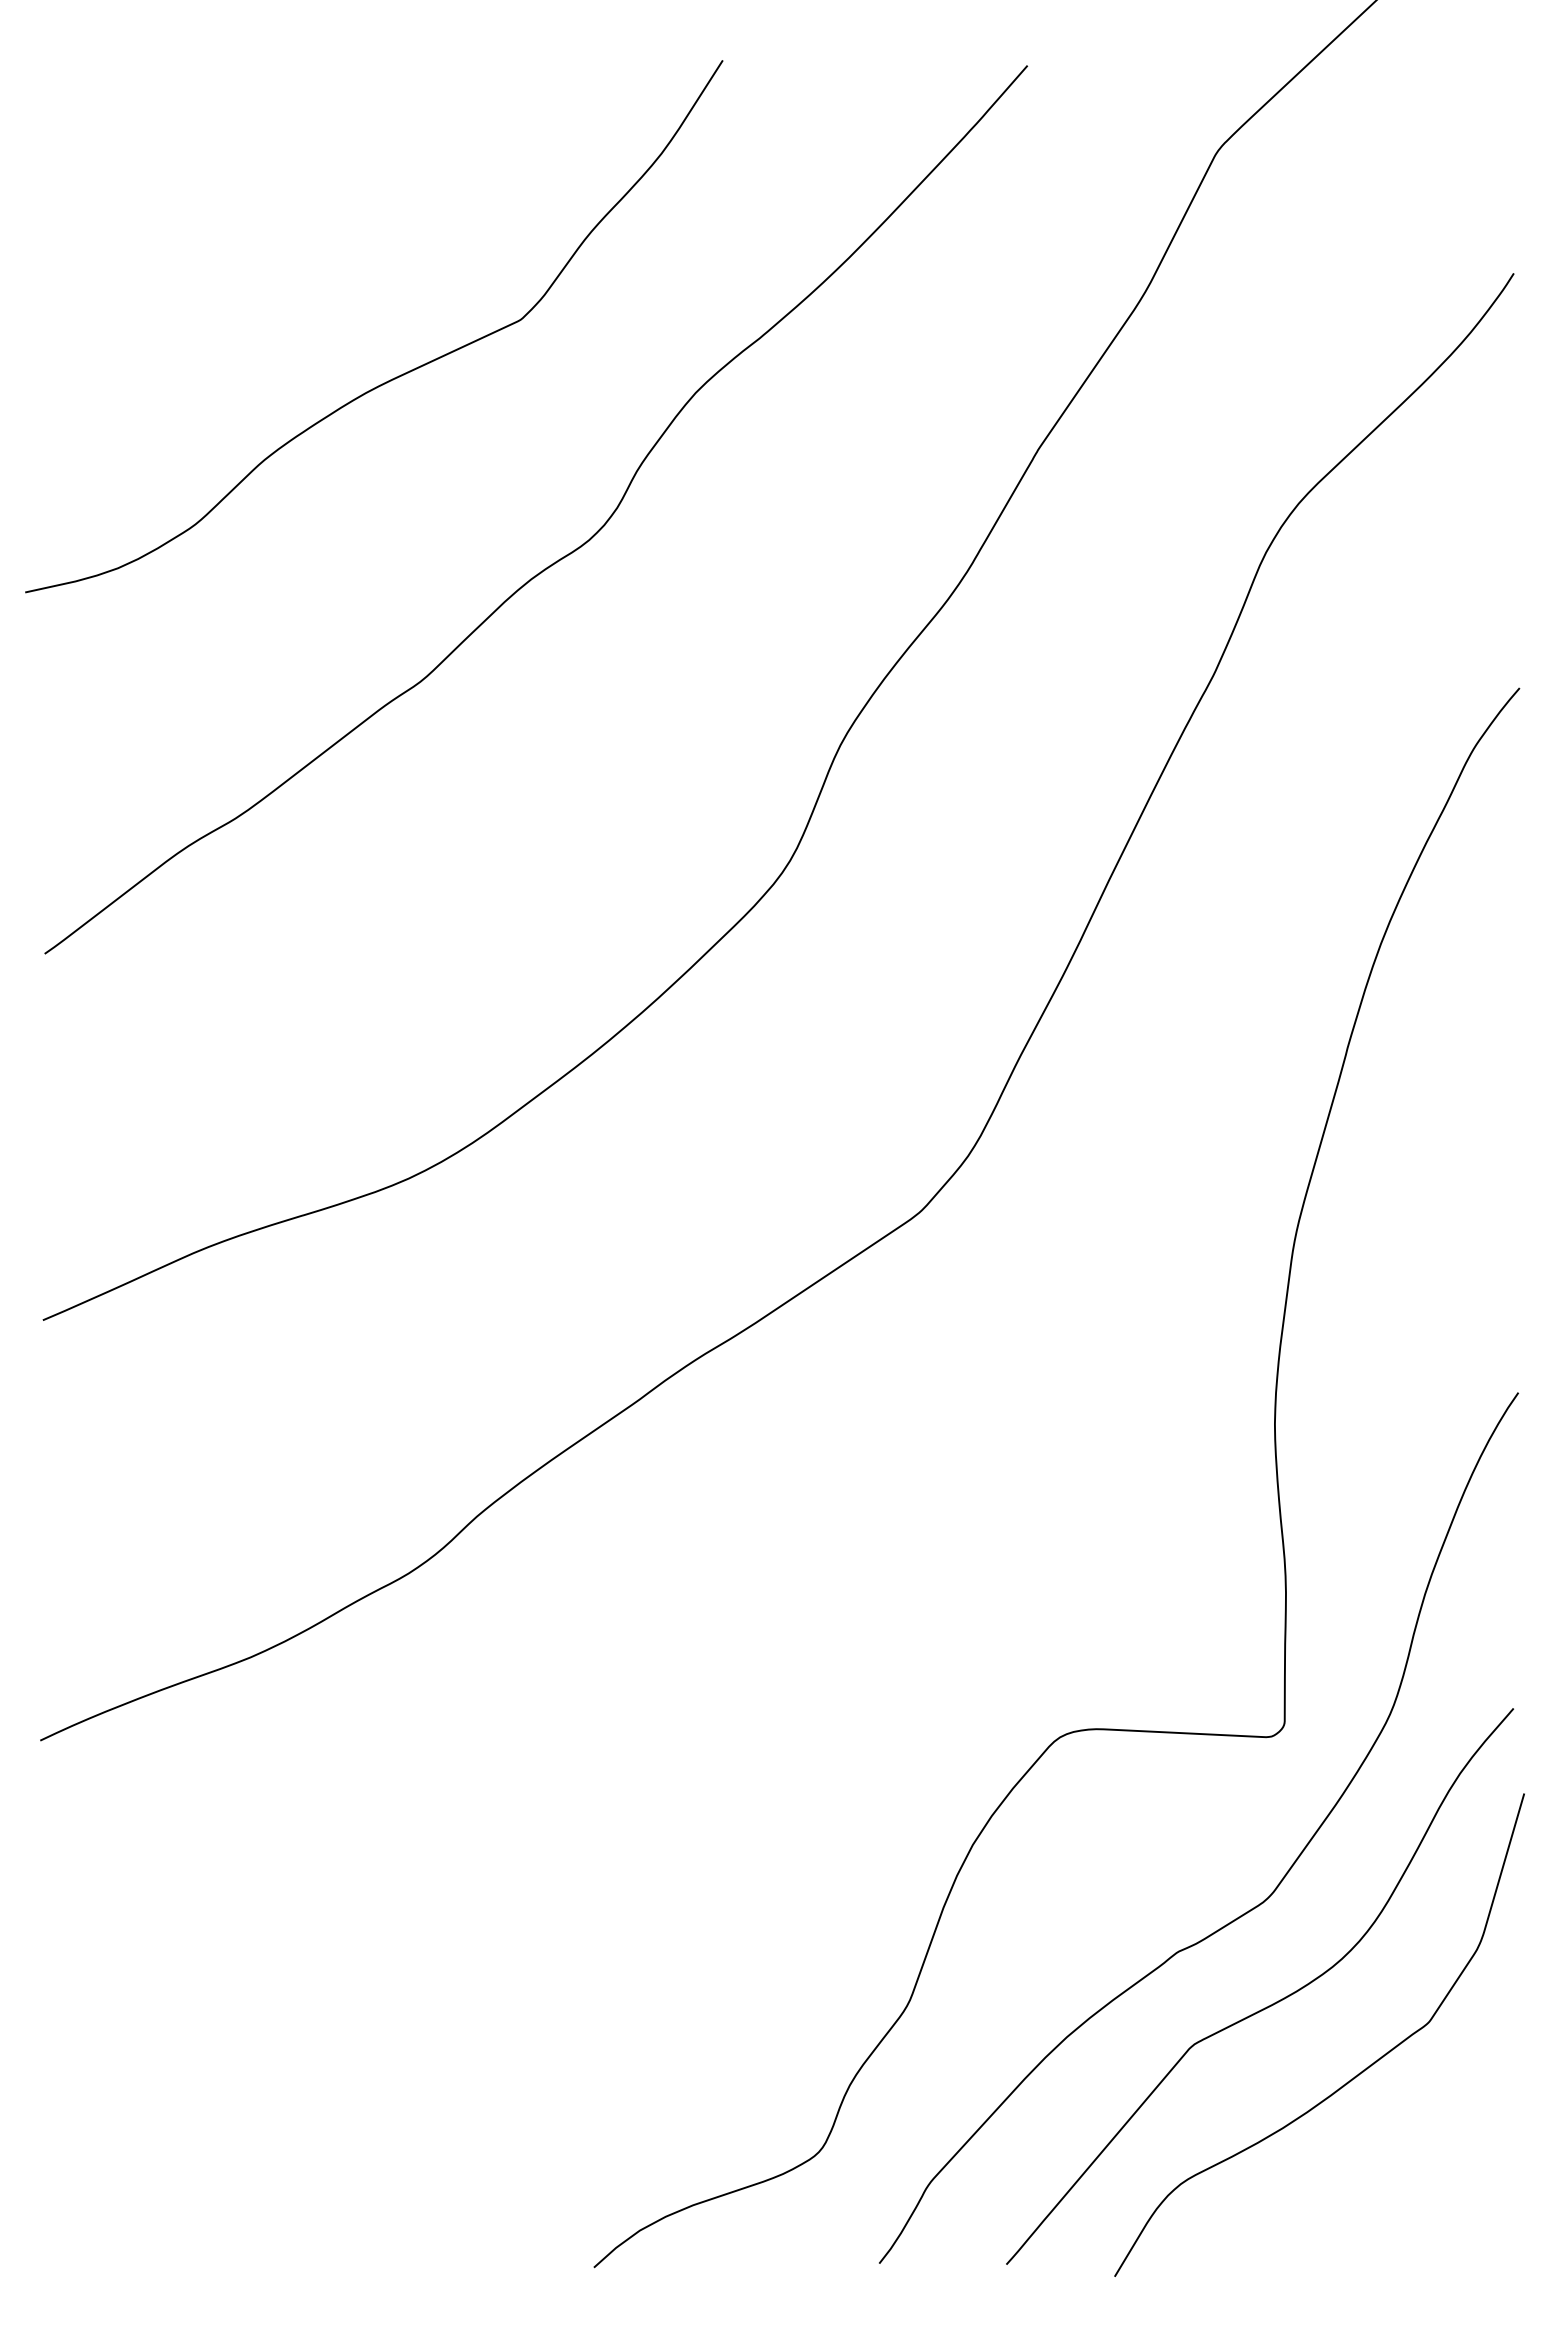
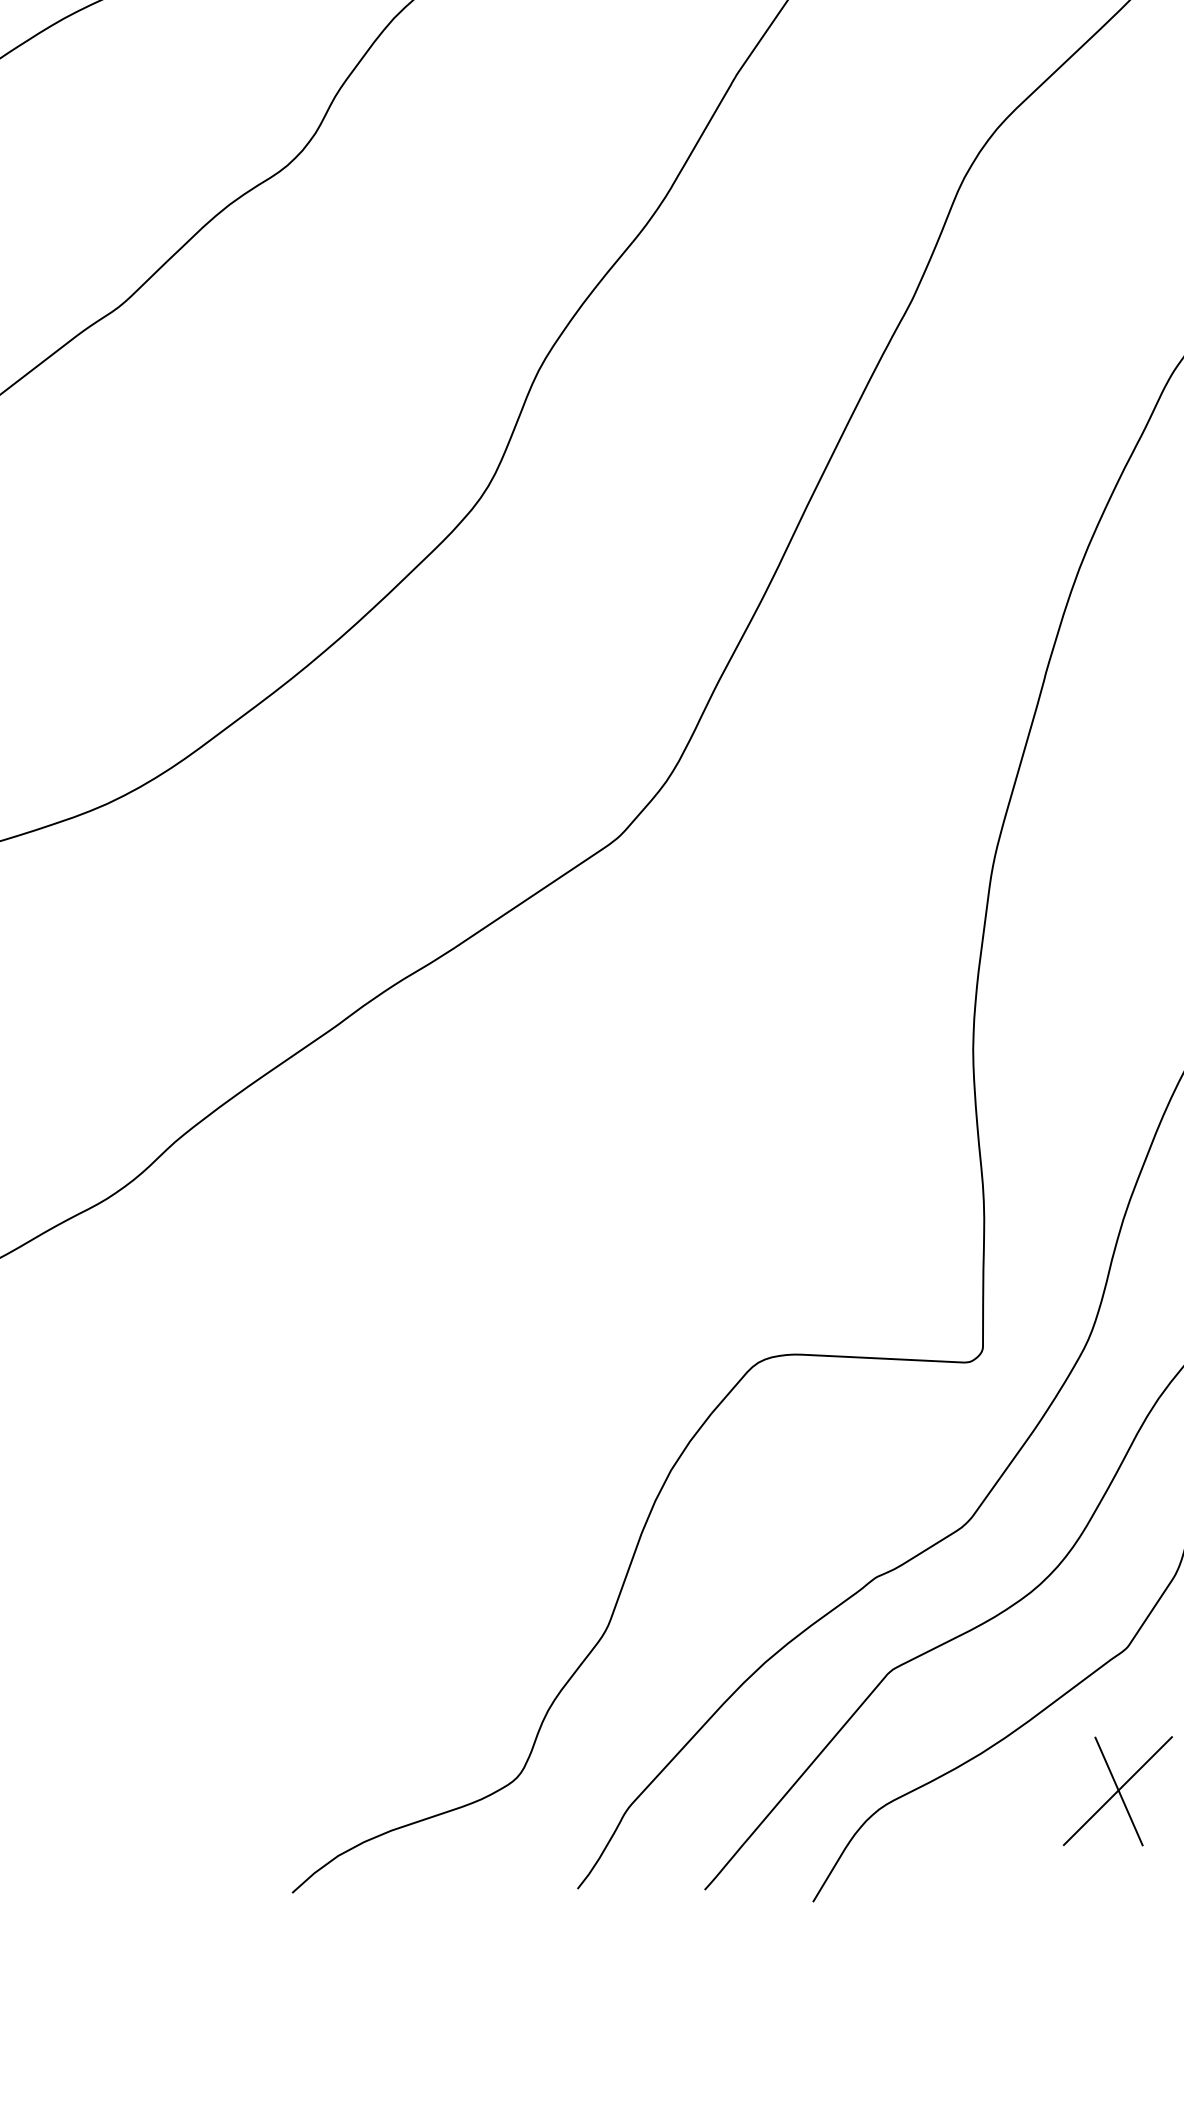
part: (1419, 2165) -> (1117, 1790), added

